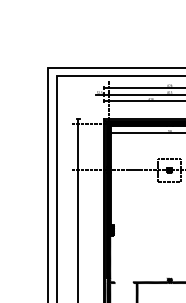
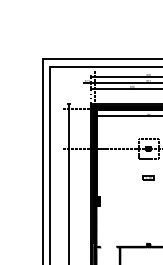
part: (169, 203) -> (148, 177), added

